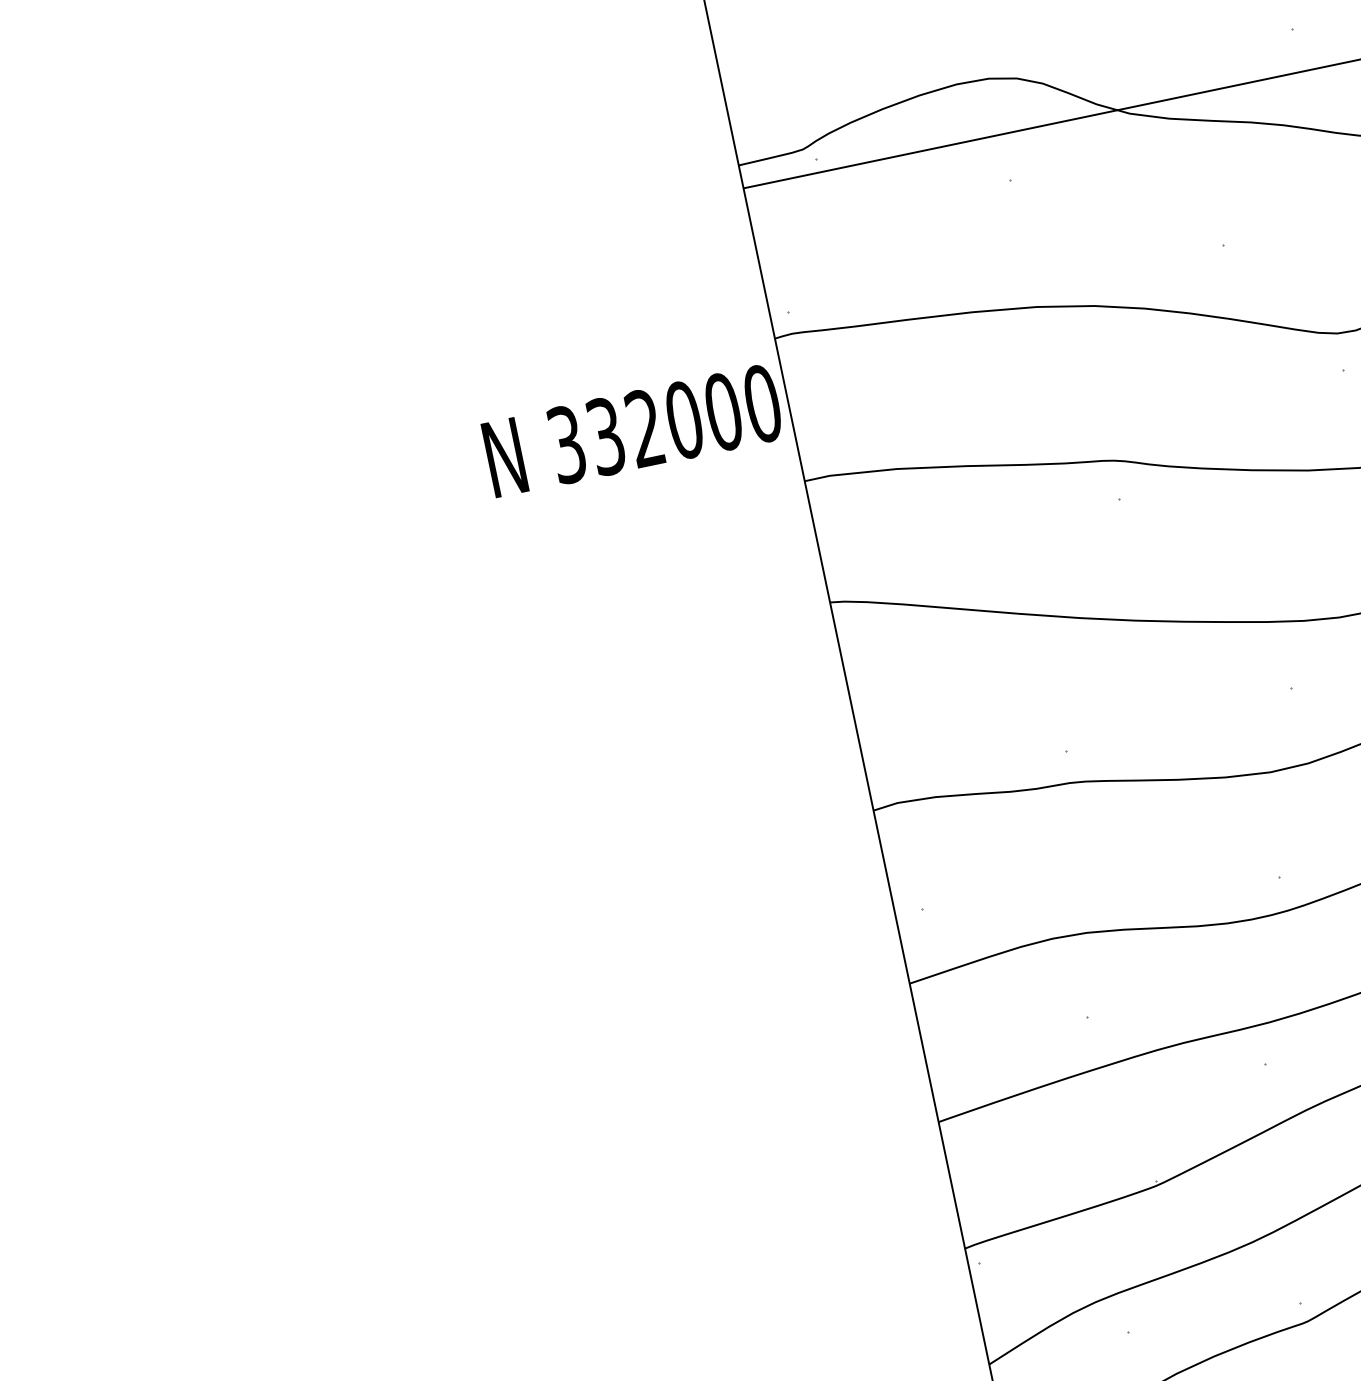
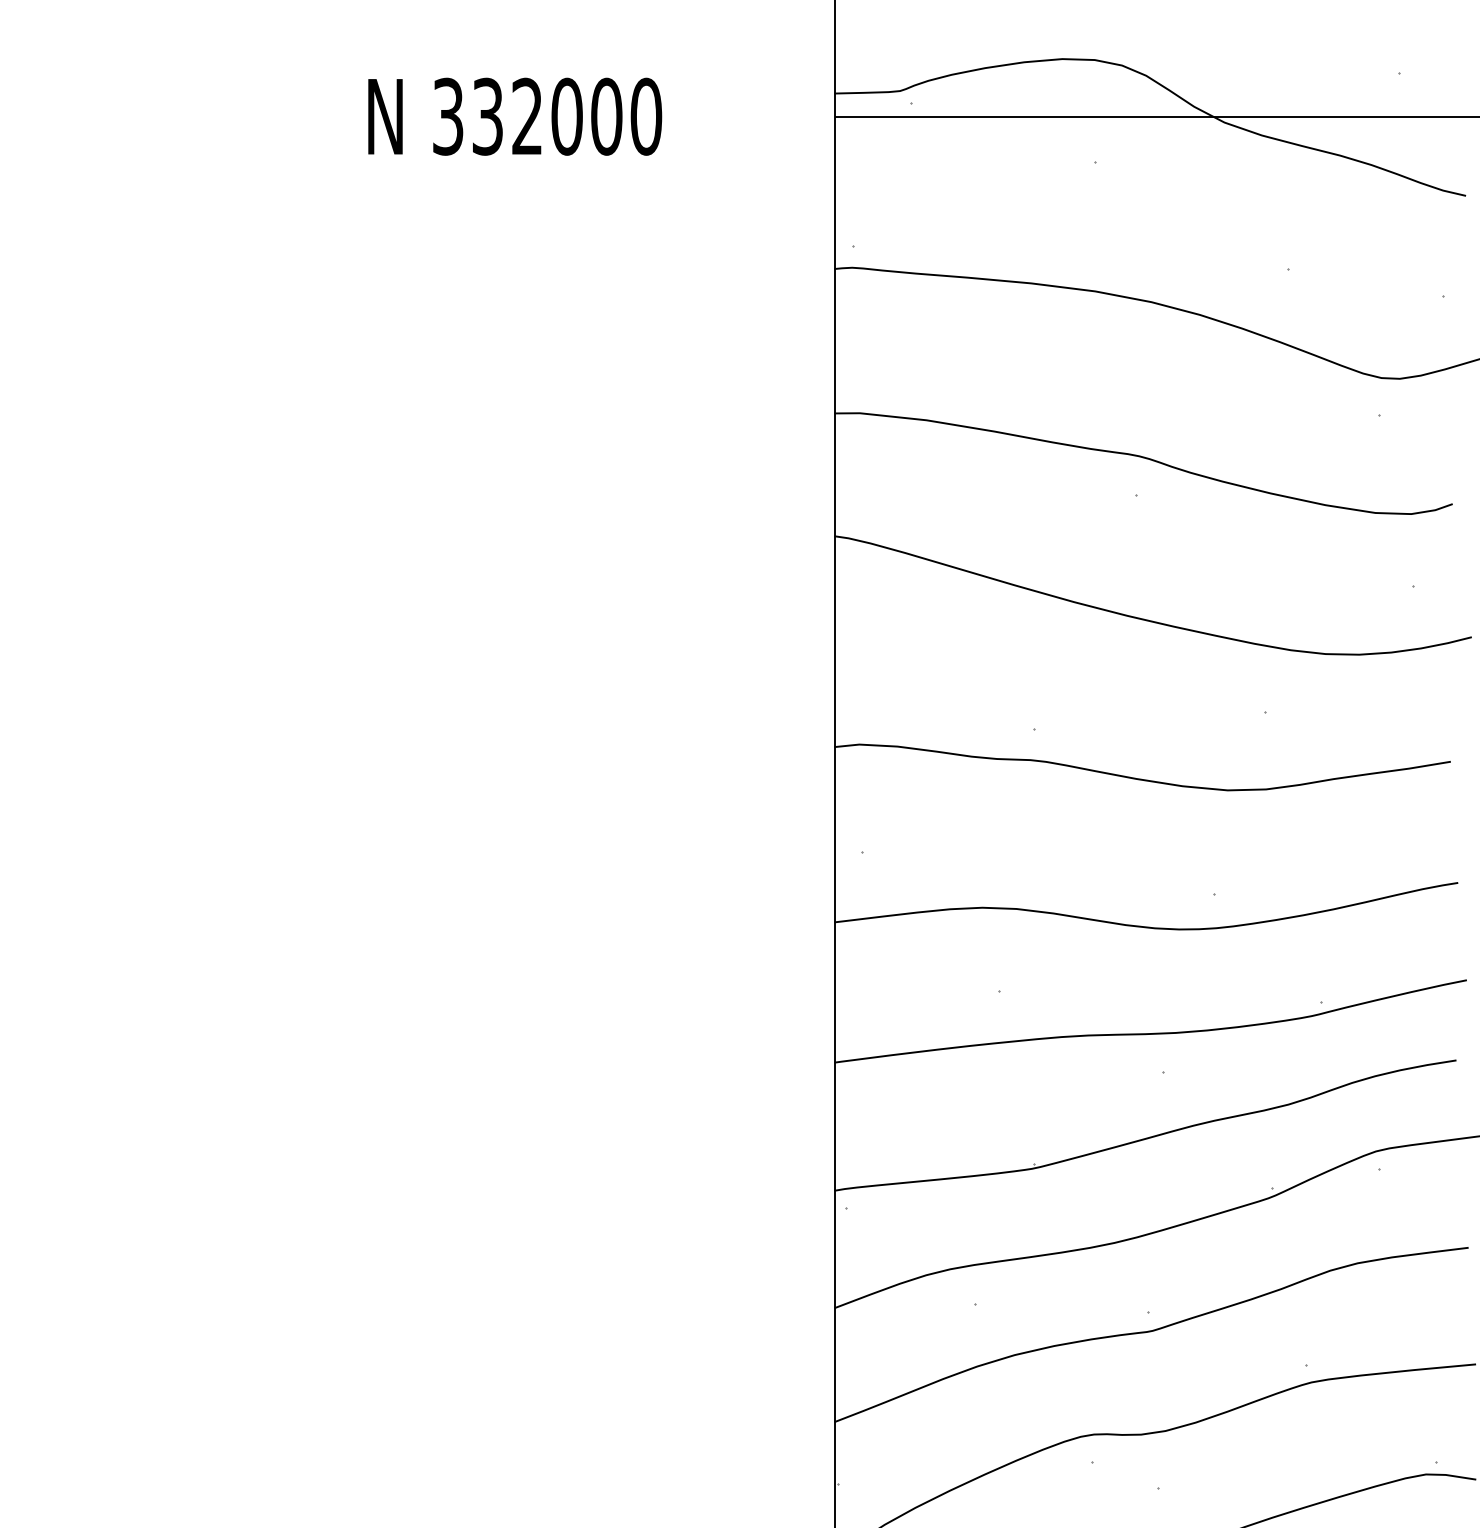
text: (633, 430) -> (515, 116), moved

